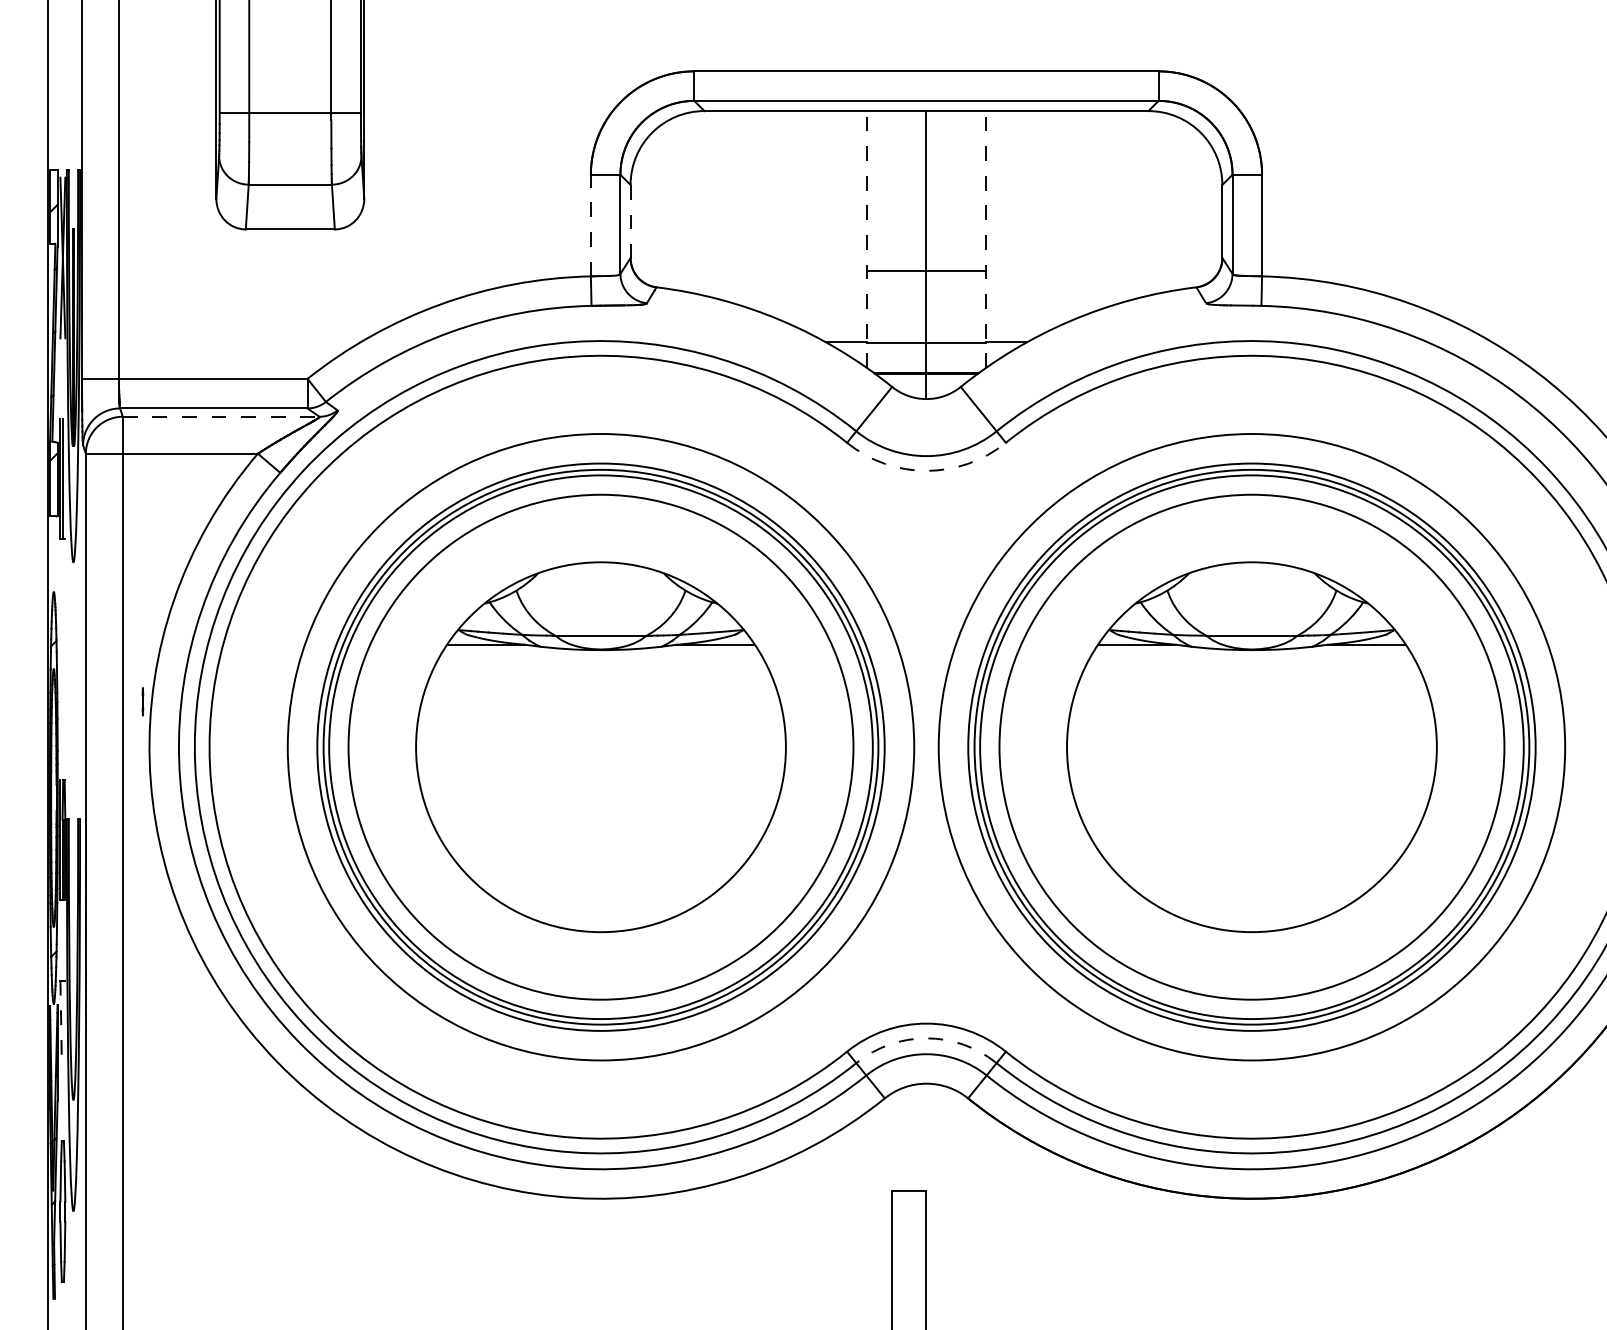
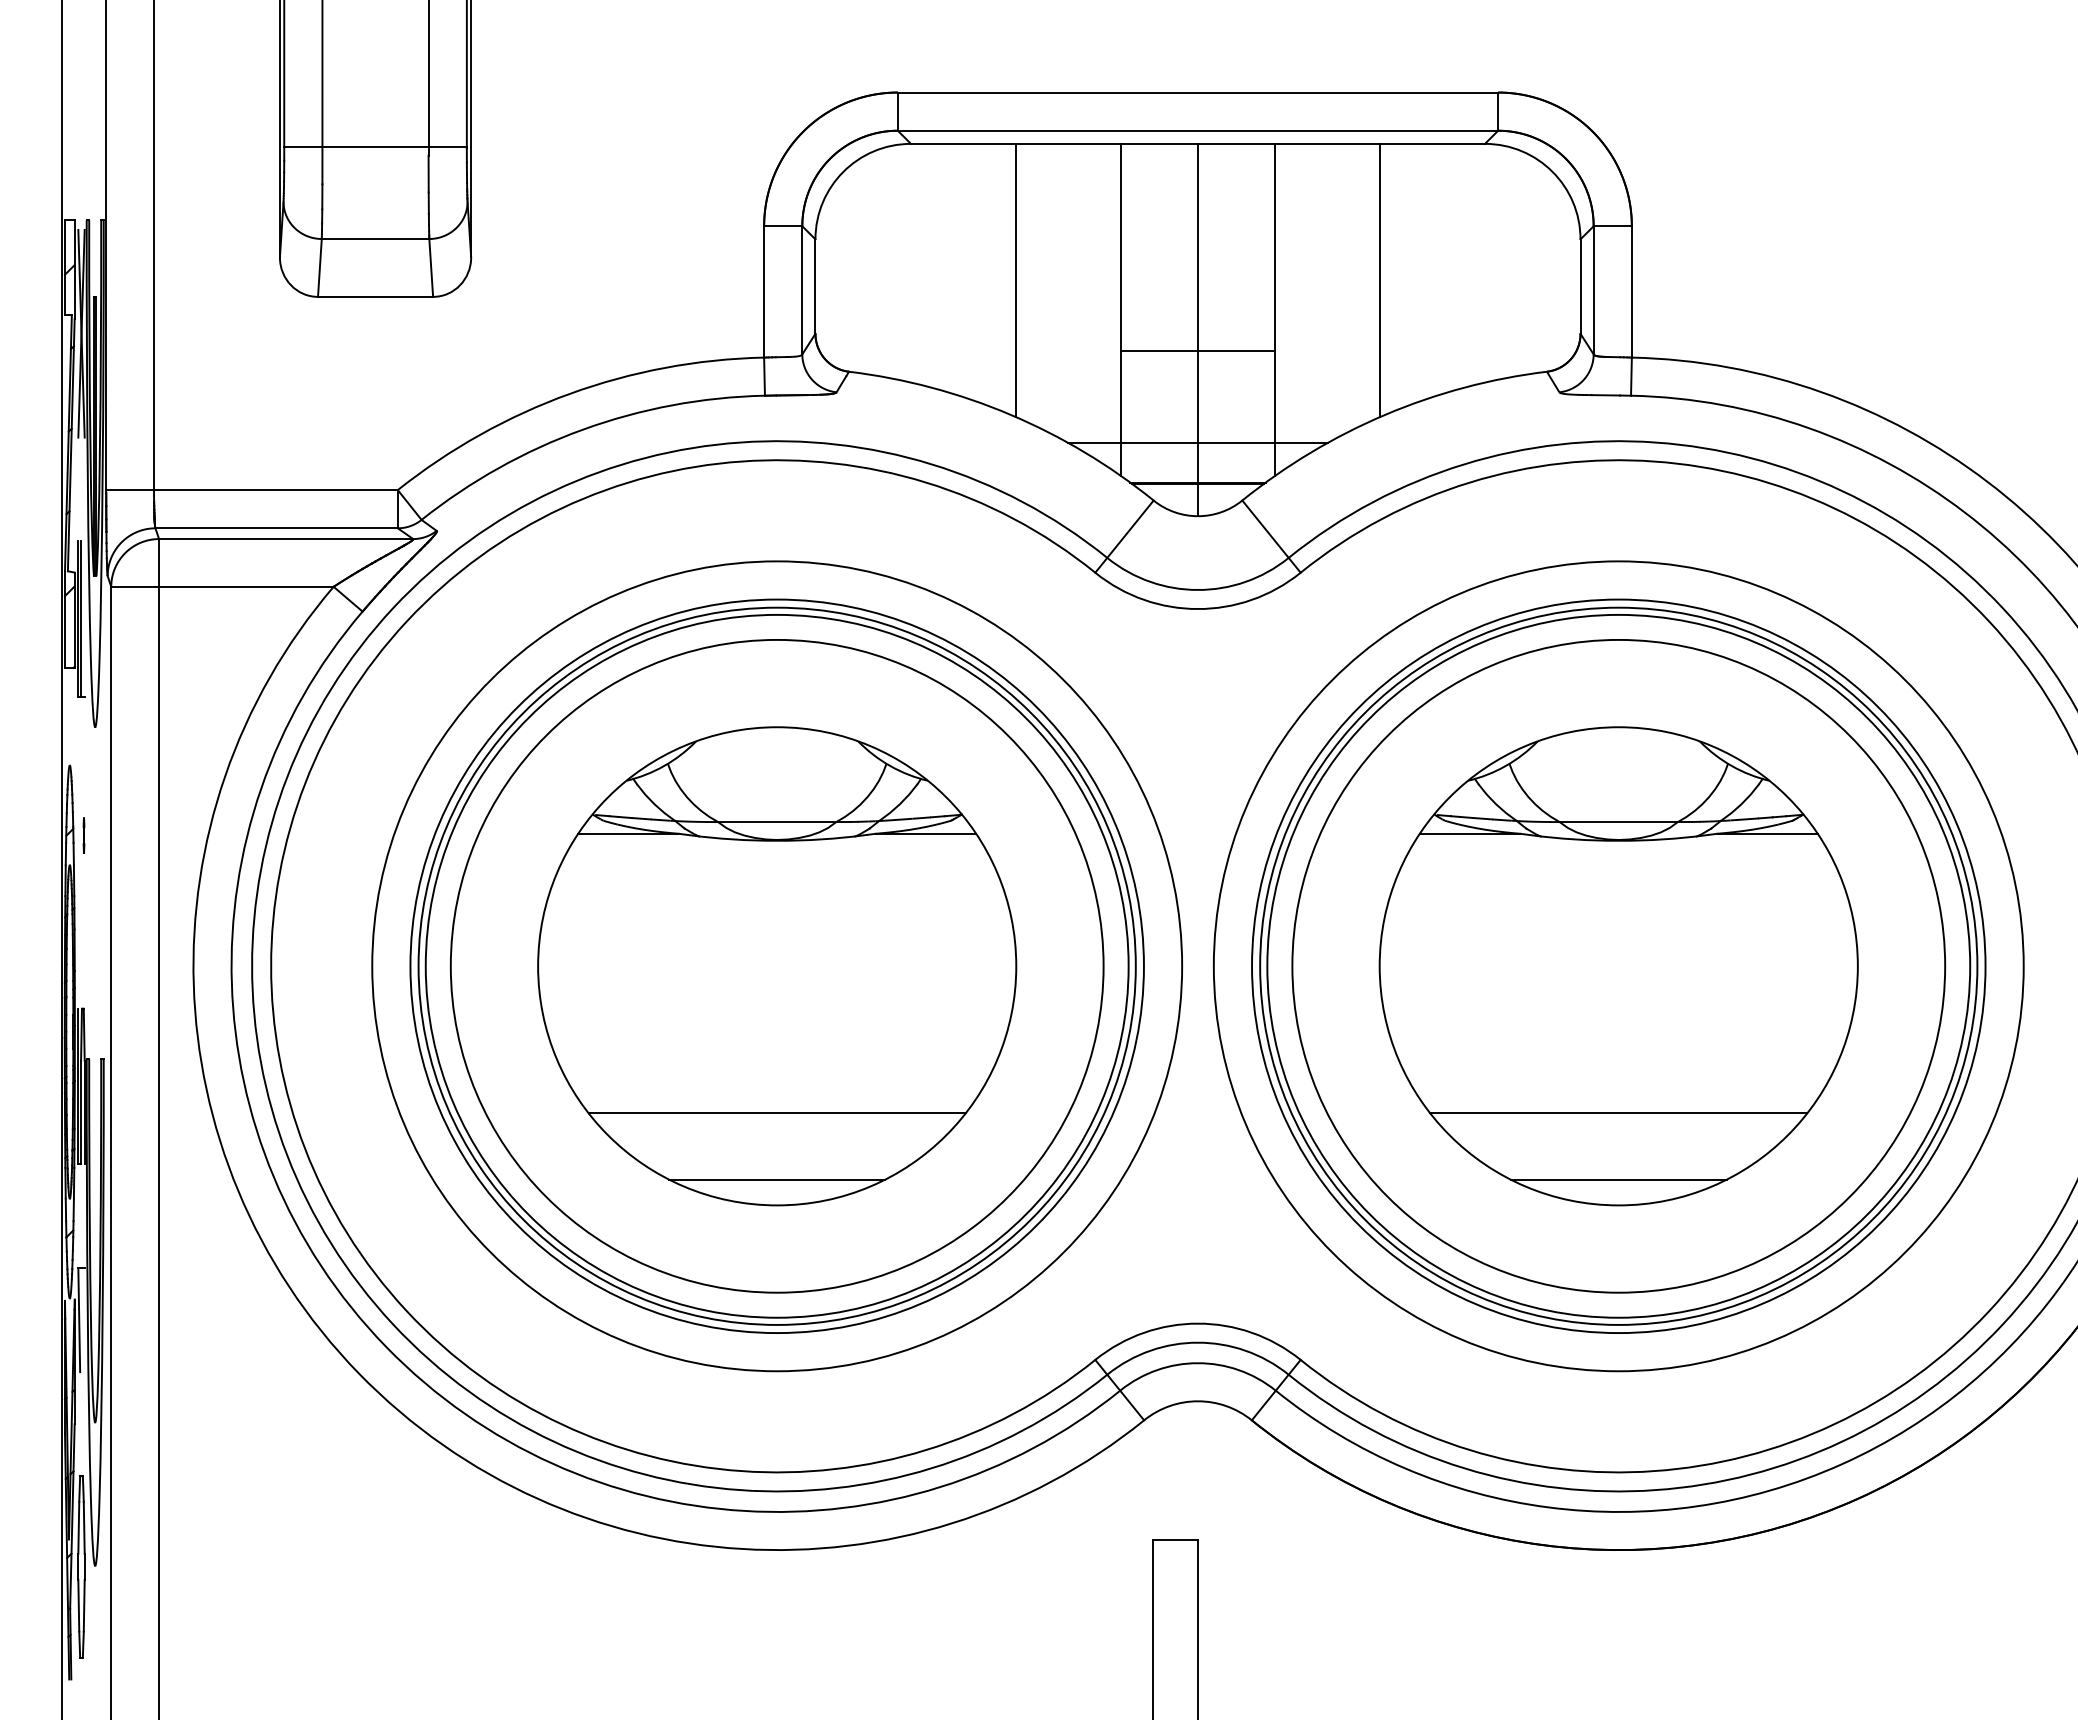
line: (786, 216) -> (1016, 280), added
line: (1066, 216) -> (1379, 280), added
line: (630, 222) -> (815, 287), dashed -> solid
line: (591, 225) -> (764, 291), dashed -> solid
line: (867, 239) -> (1121, 309), dashed -> solid
line: (985, 239) -> (1274, 309), dashed -> solid
line: (221, 417) -> (286, 539), dashed -> solid
arc: (926, 471) -> (1197, 609), dashed -> solid
line: (142, 701) -> (83, 835), moved
line: (600, 861) -> (776, 1113), added
line: (1251, 861) -> (1618, 1113), added
line: (600, 912) -> (776, 1179), added
line: (1251, 912) -> (1618, 1179), added
line: (61, 1021) -> (79, 1320), dashed -> solid
arc: (926, 1038) -> (1197, 1342), dashed -> solid

